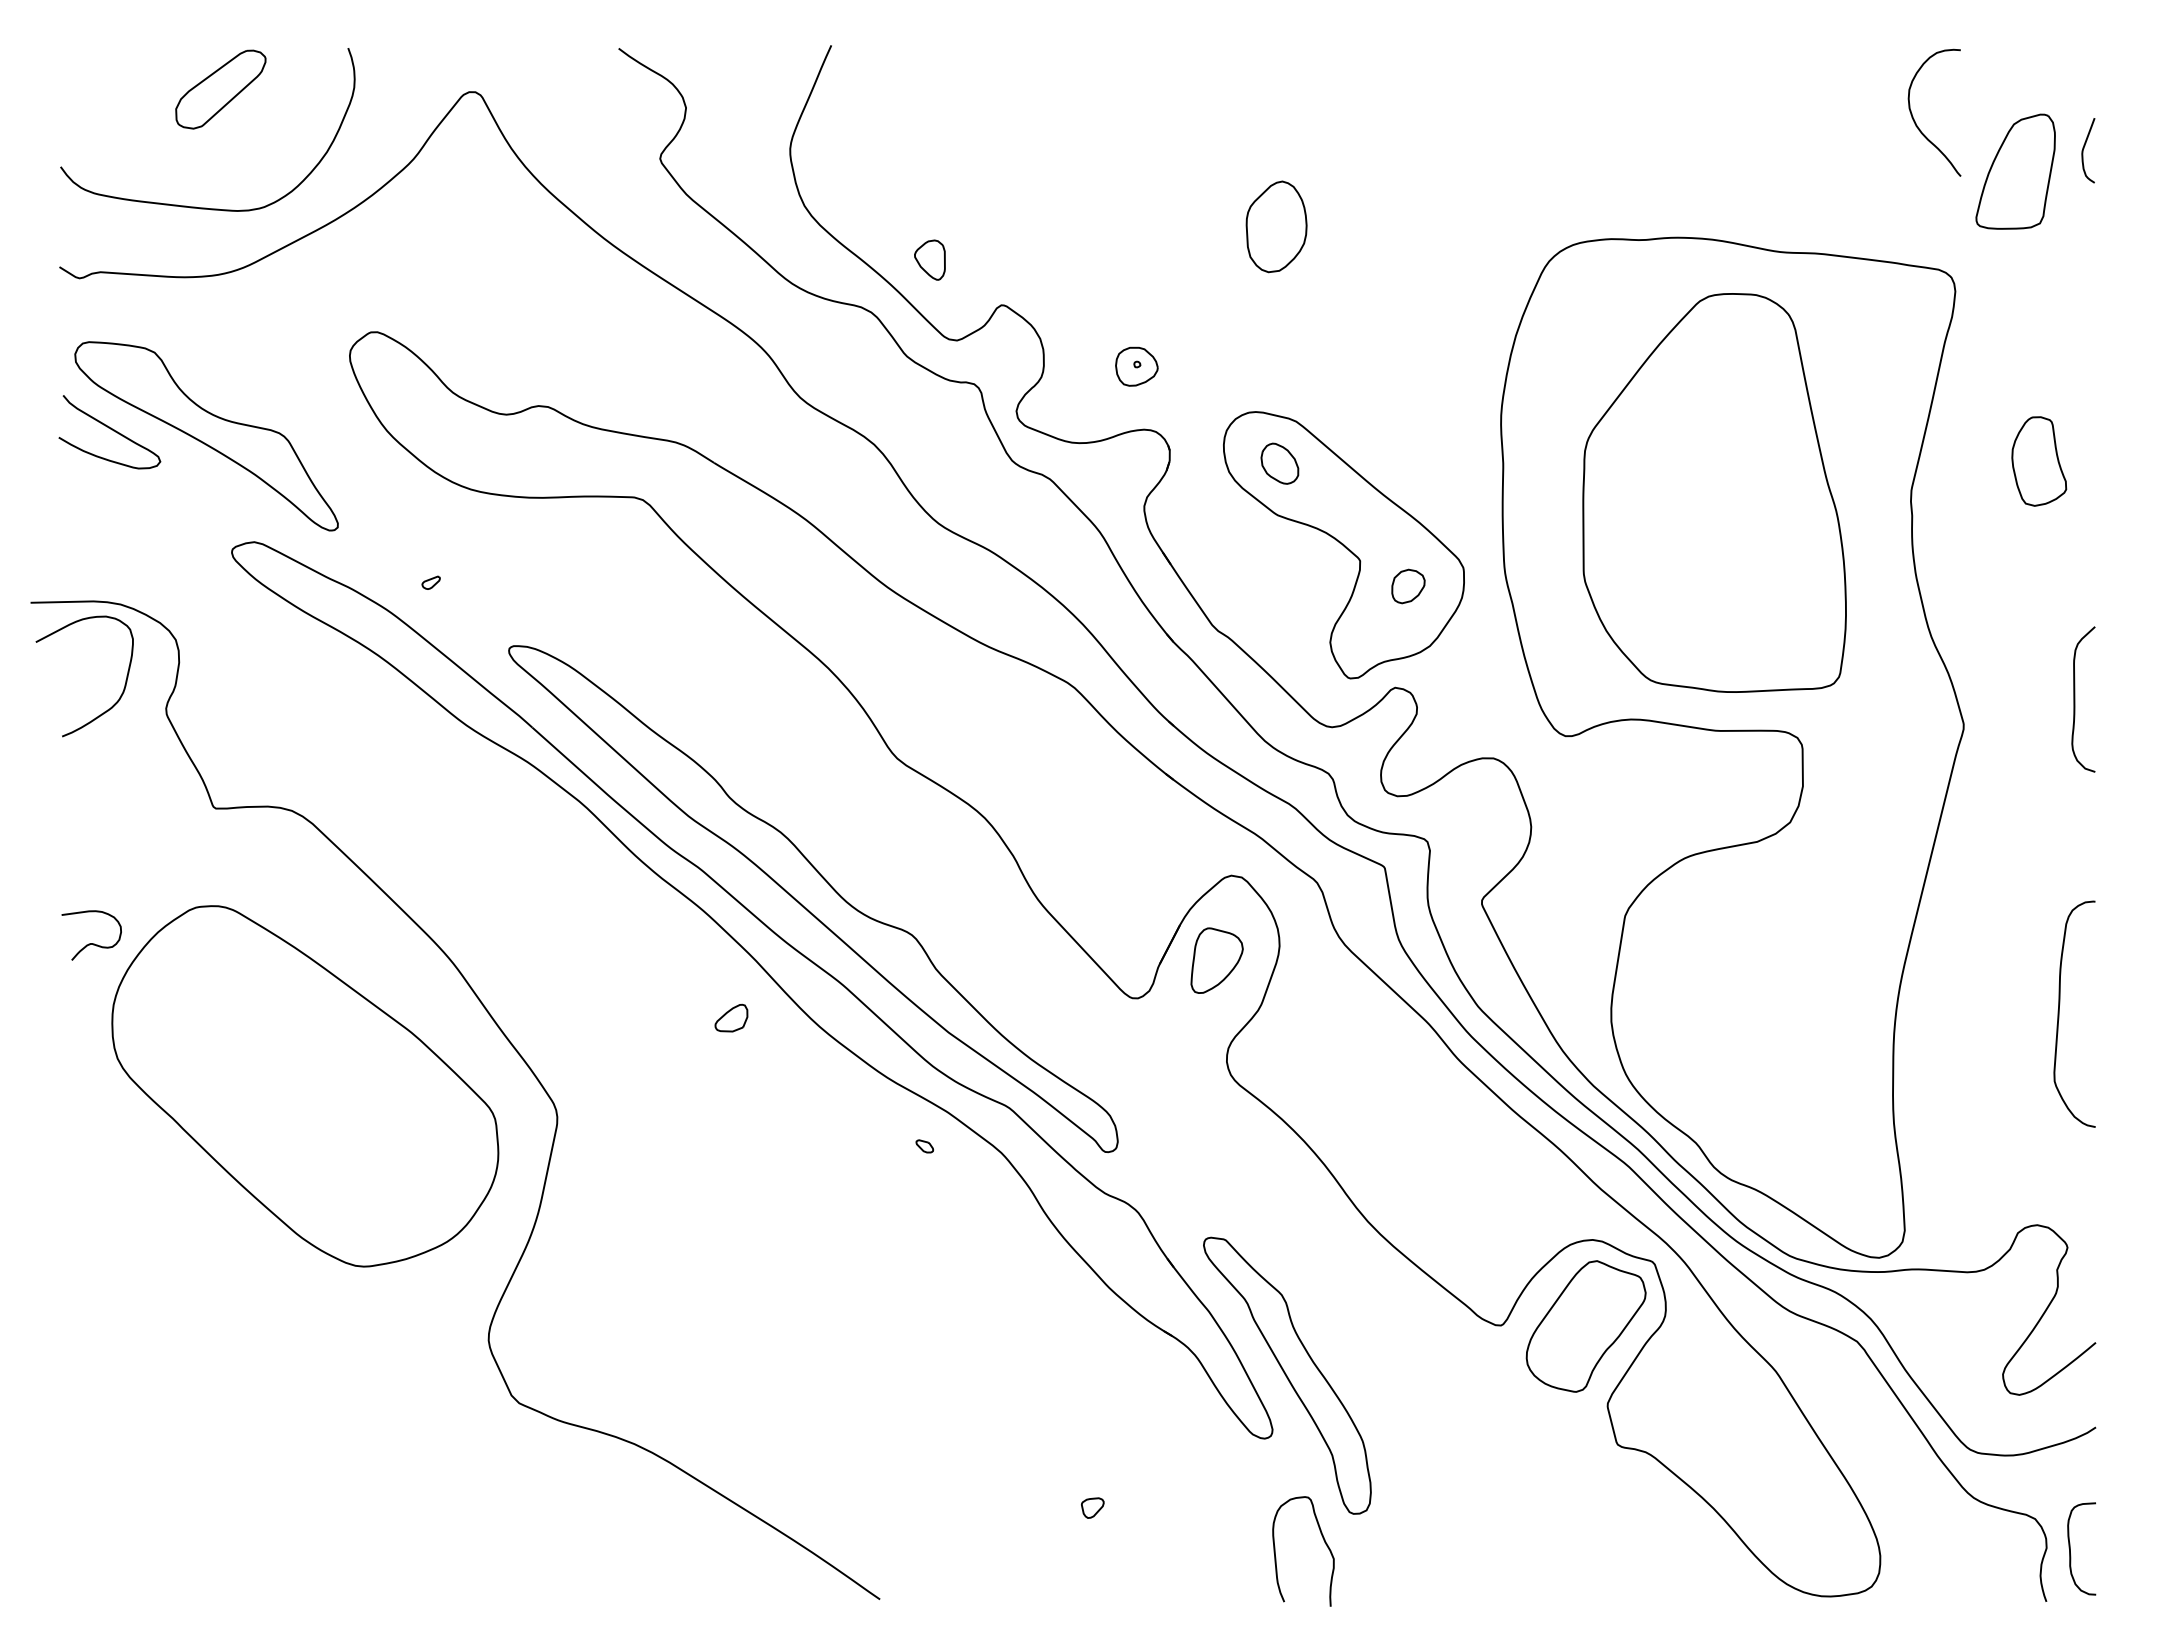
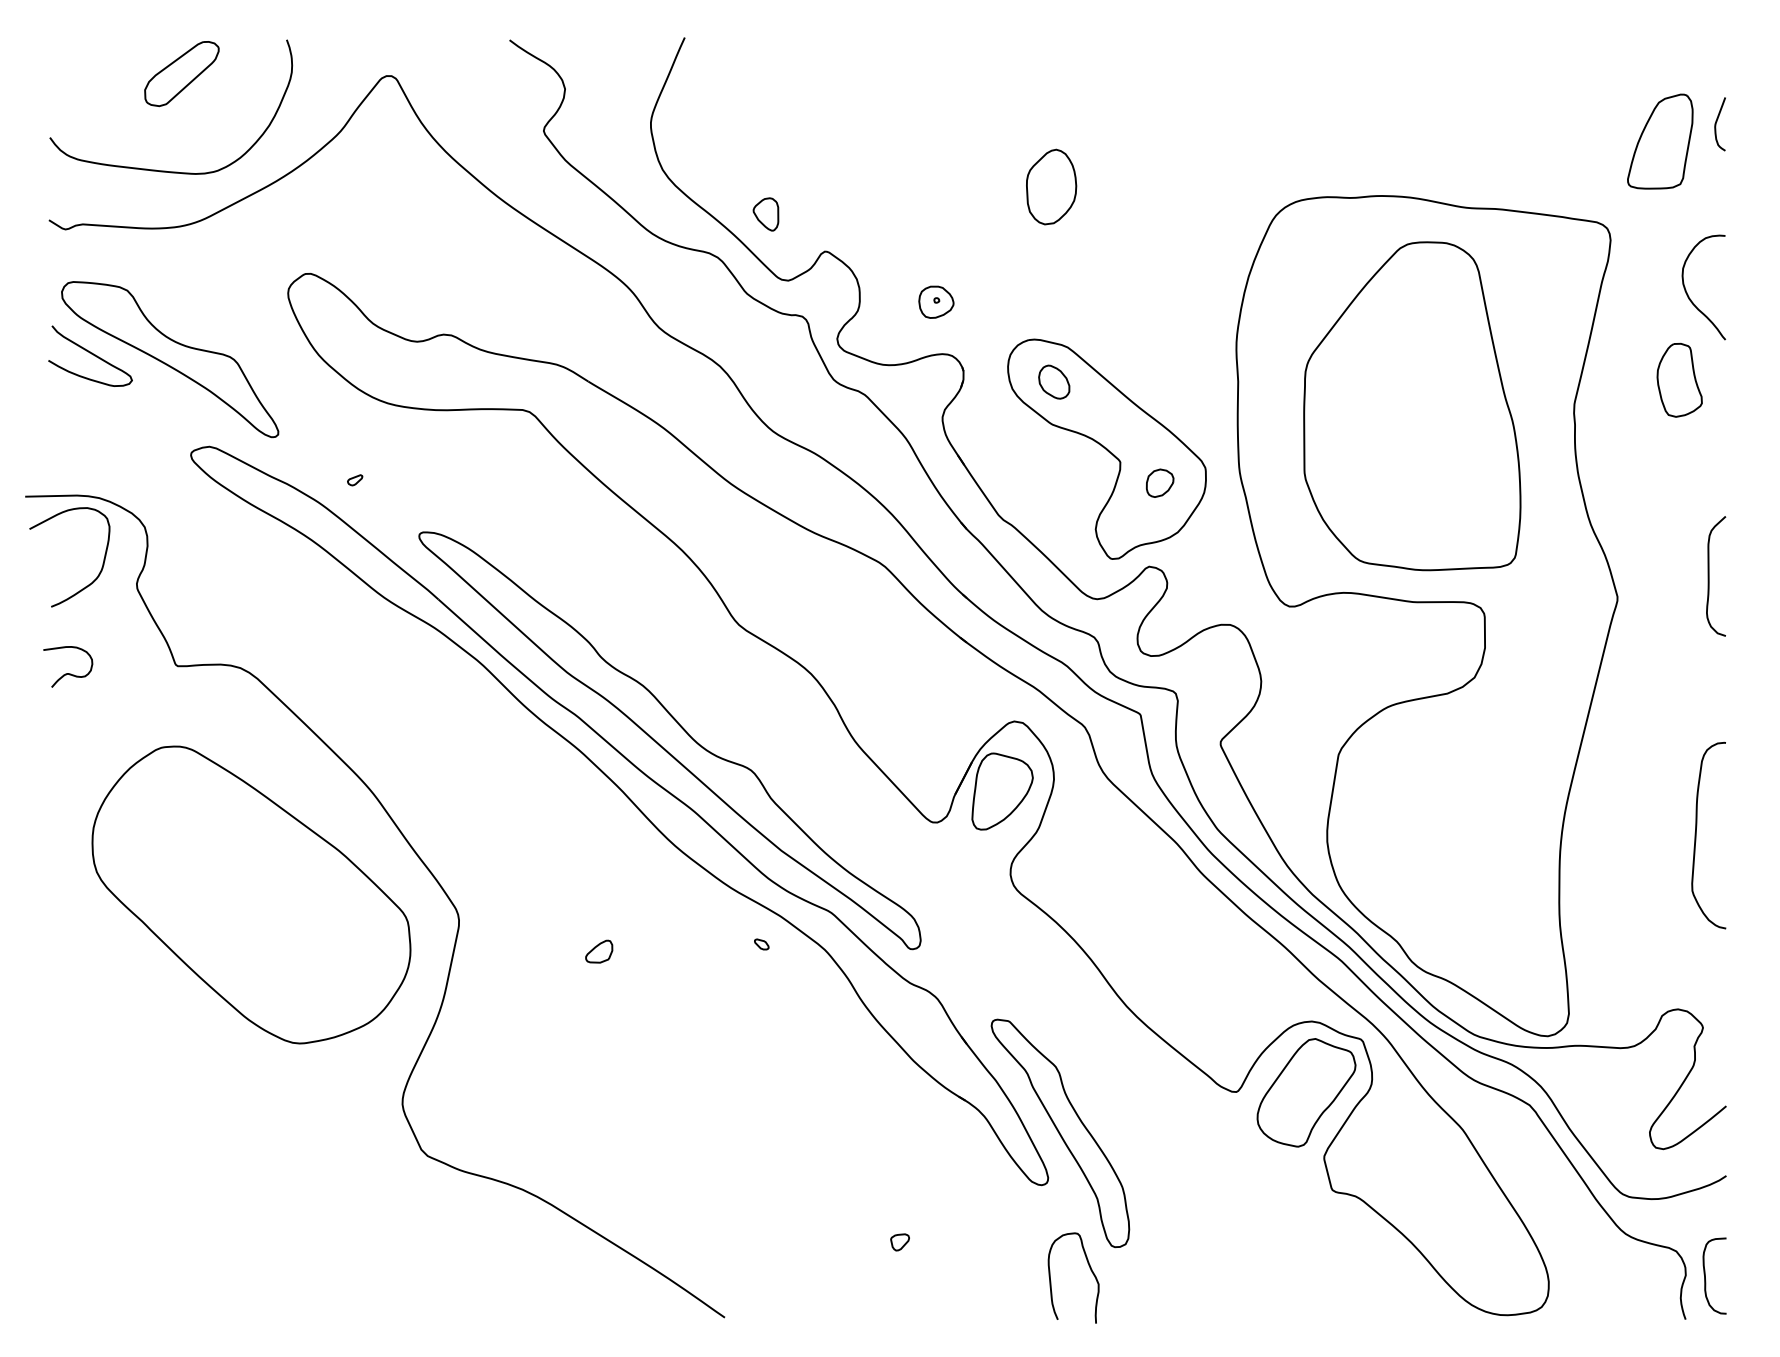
curve: (1914, 118) -> (1687, 292), moved
curve: (91, 943) -> (67, 673), moved
part: (1216, 960) -> (1002, 791), size x1.43
part: (731, 1017) -> (599, 951), moved

